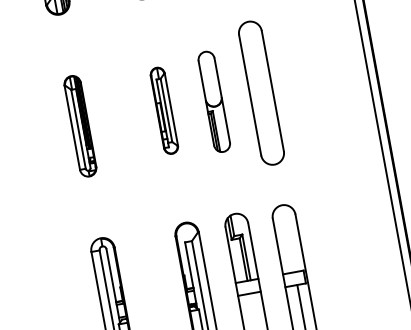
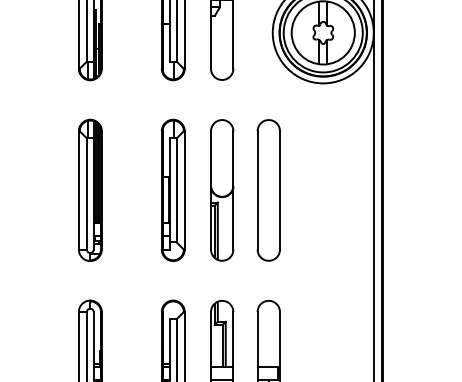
part: (214, 101) -> (222, 190), size x1.43
part: (163, 110) -> (172, 189), size x1.67
part: (80, 125) -> (90, 189), size x1.43

